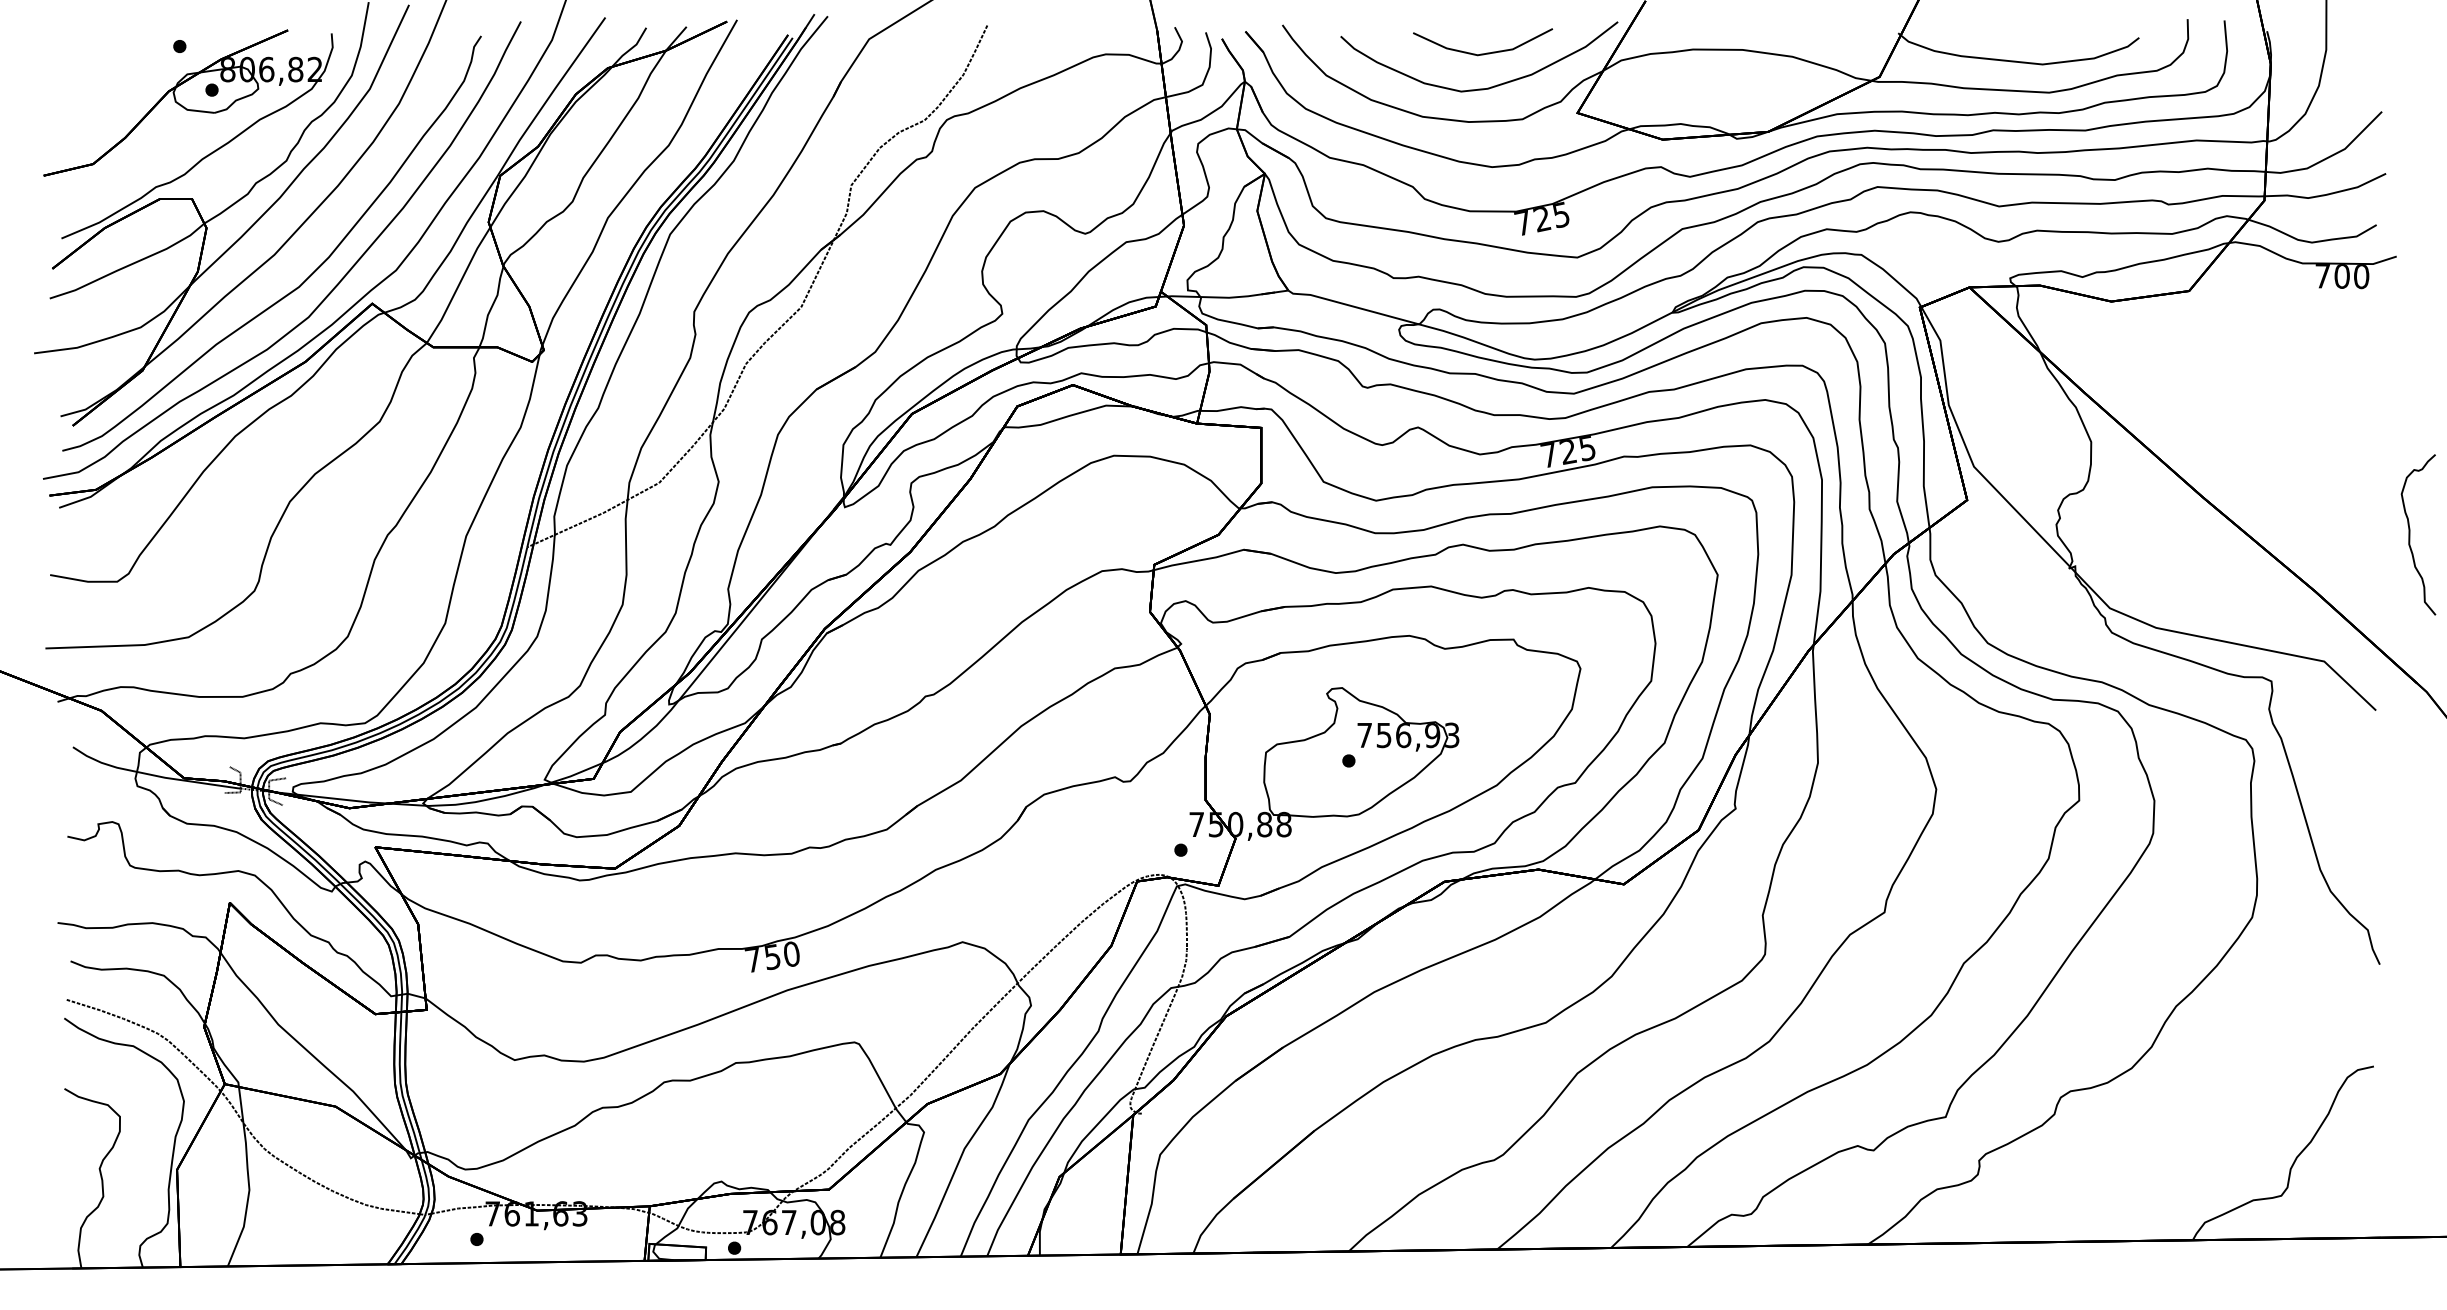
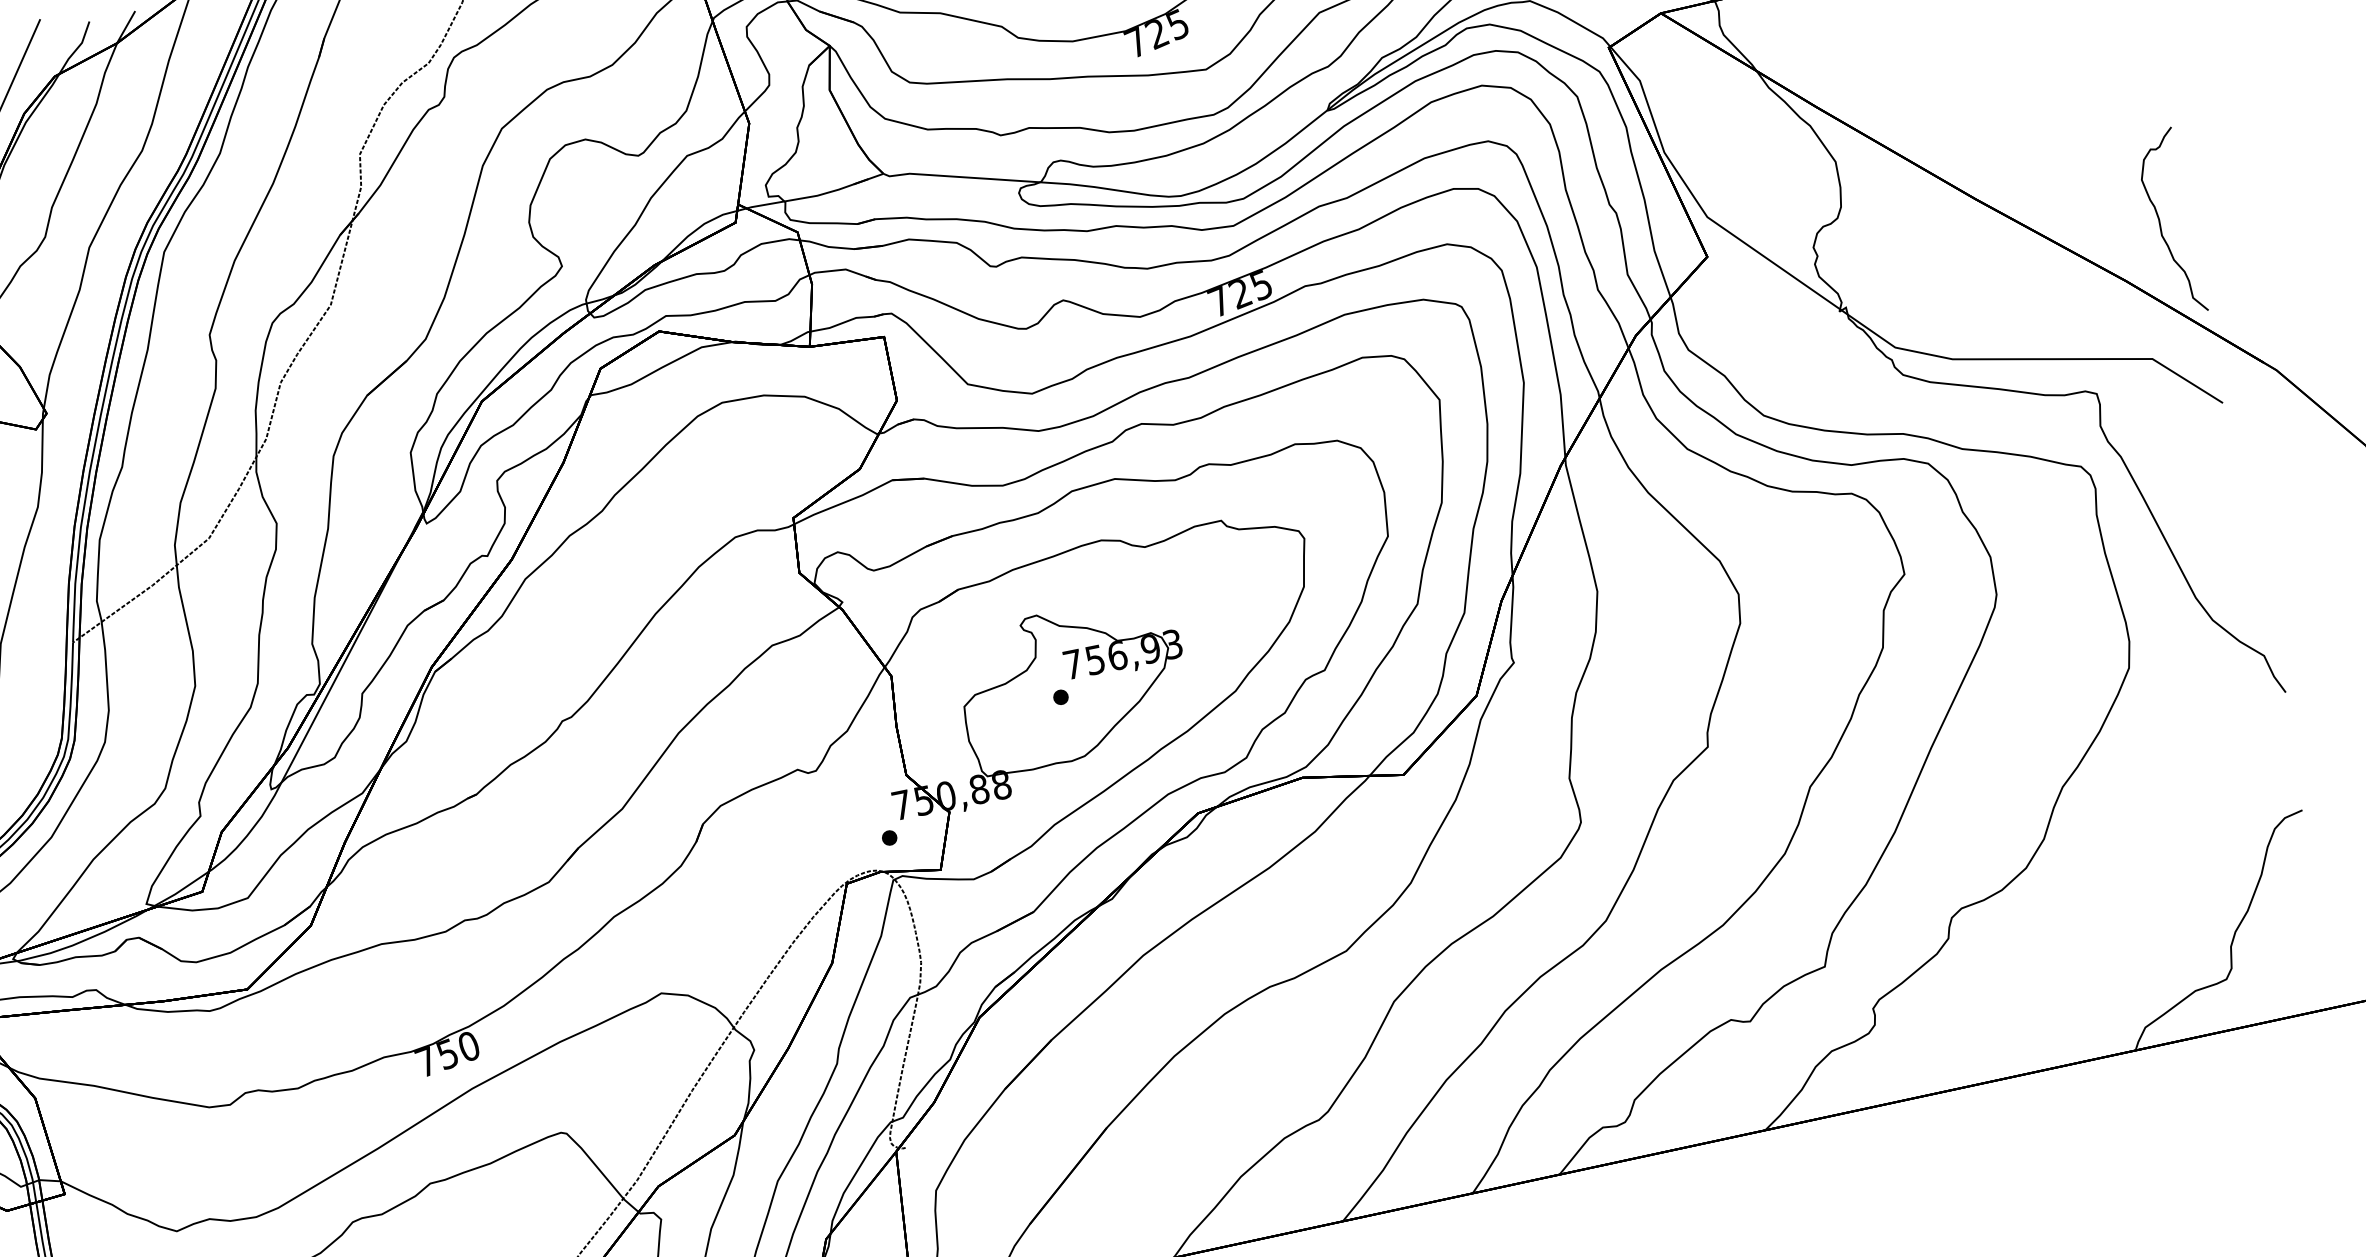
curve: (2410, 534) -> (2161, 224), moved

